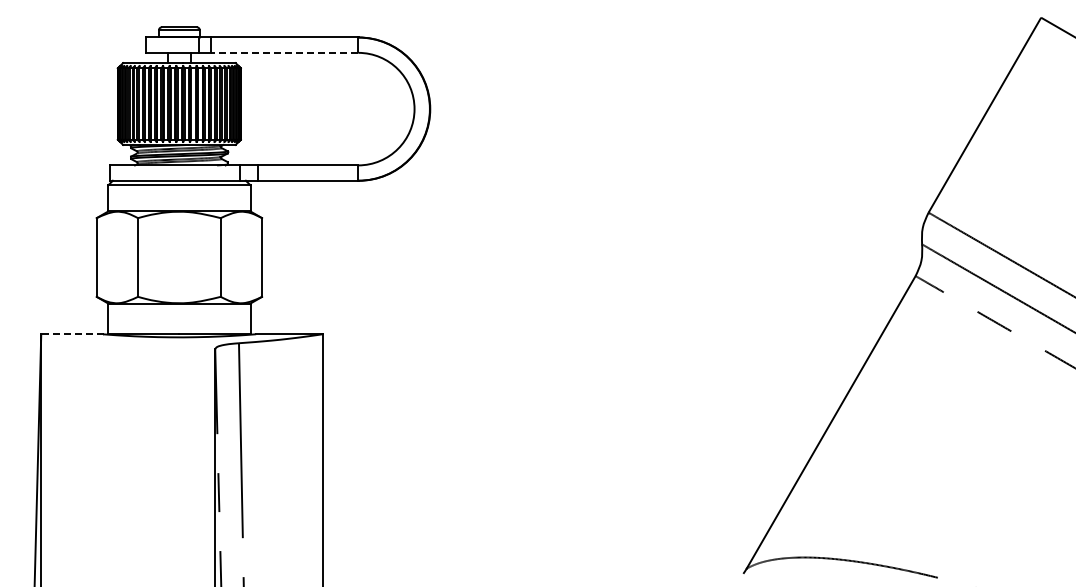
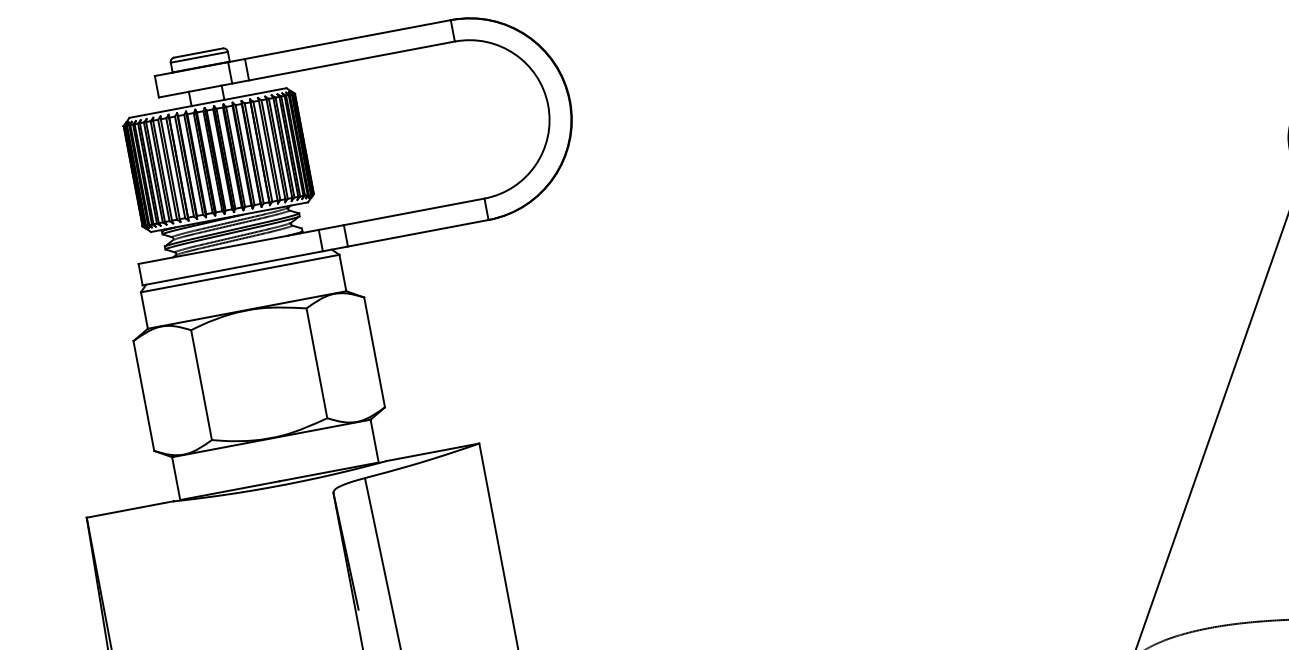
line: (284, 52) -> (351, 60), dashed -> solid
line: (71, 334) -> (129, 510), dashed -> solid

